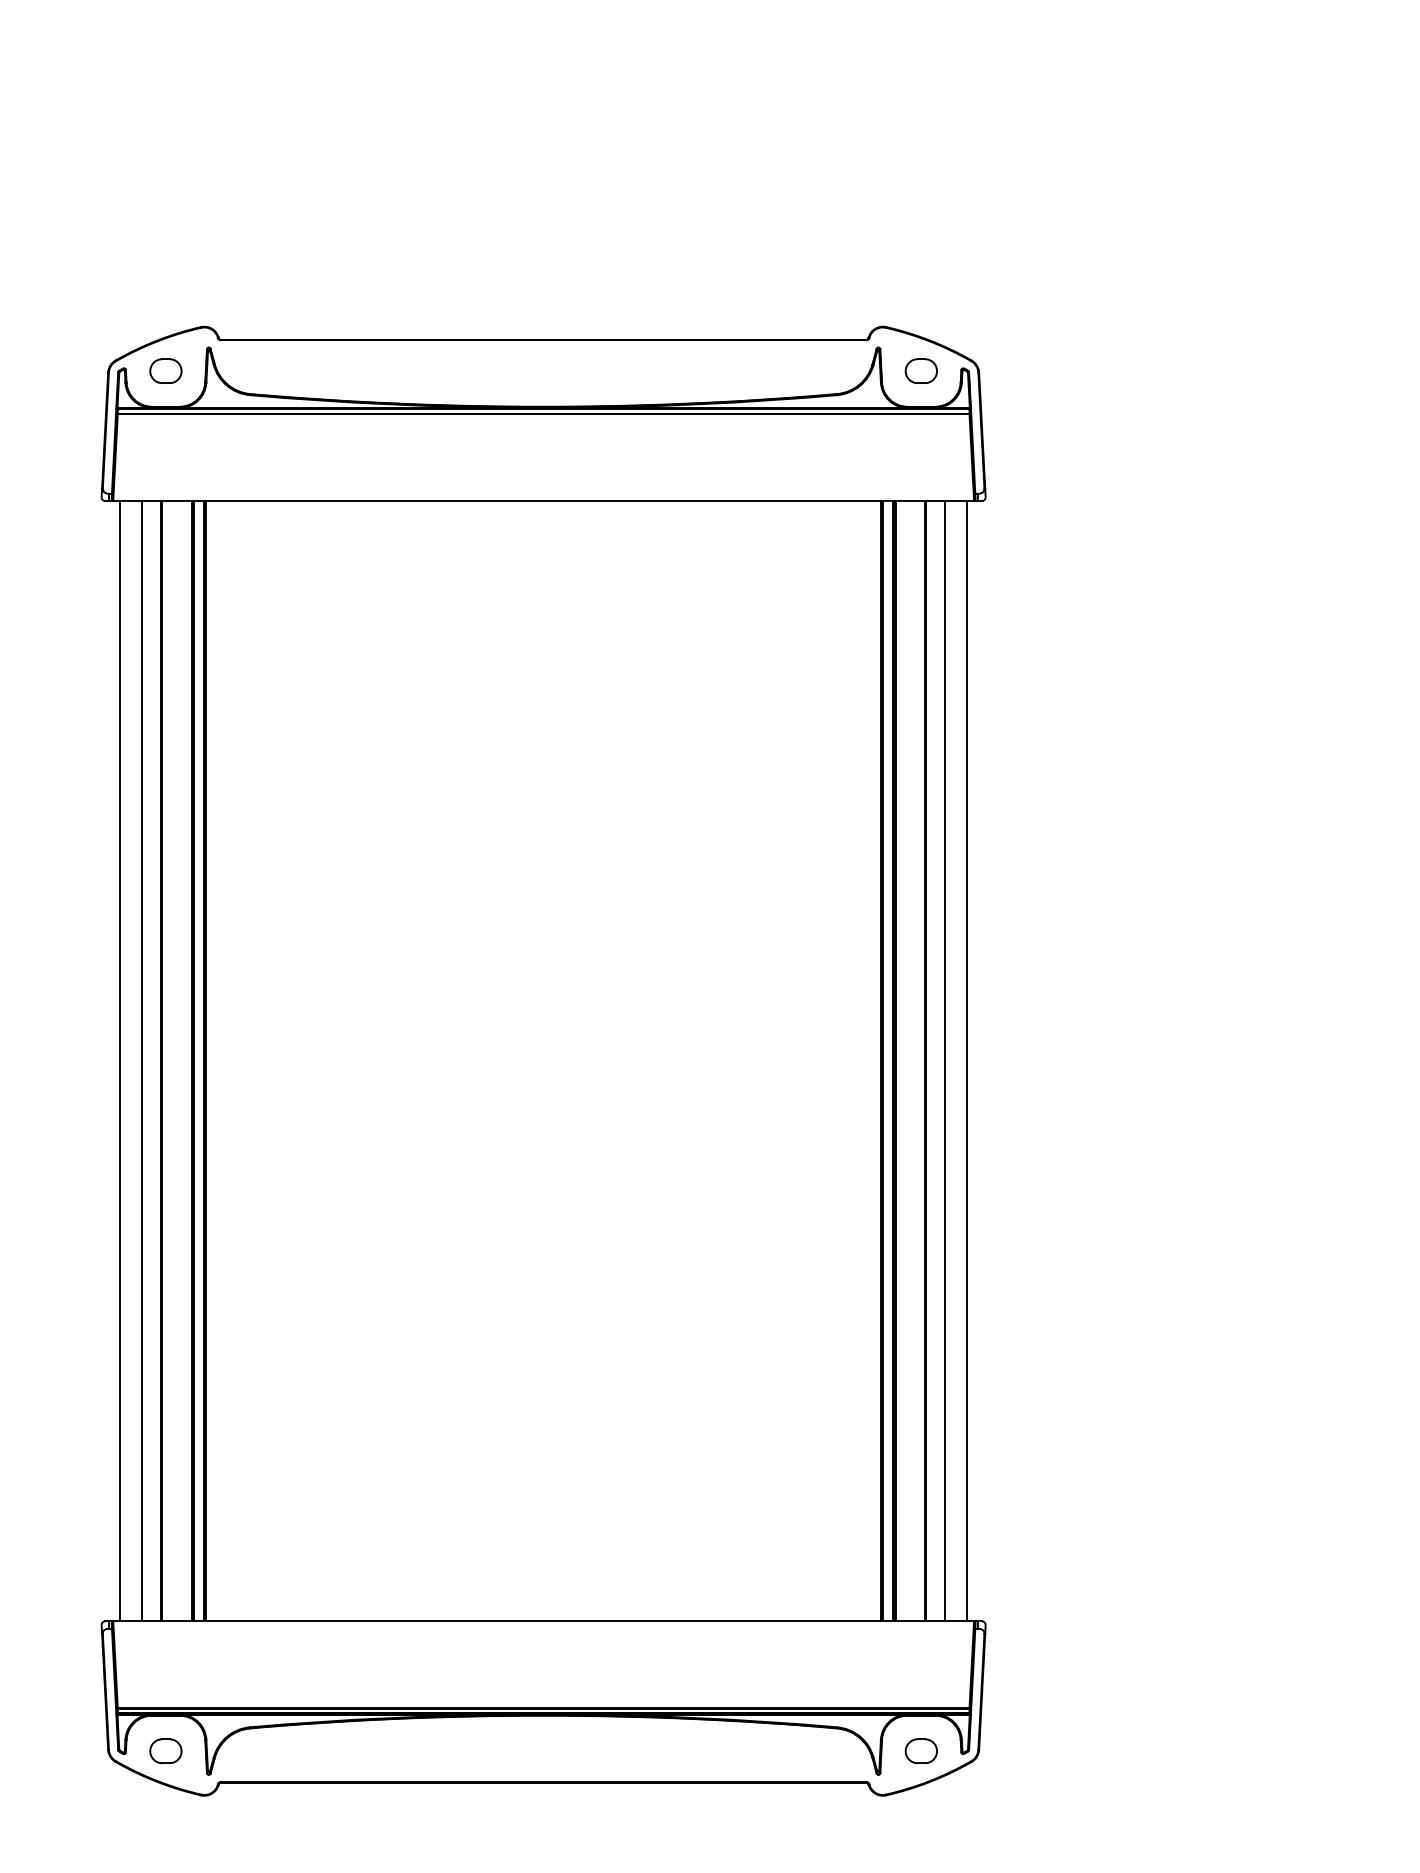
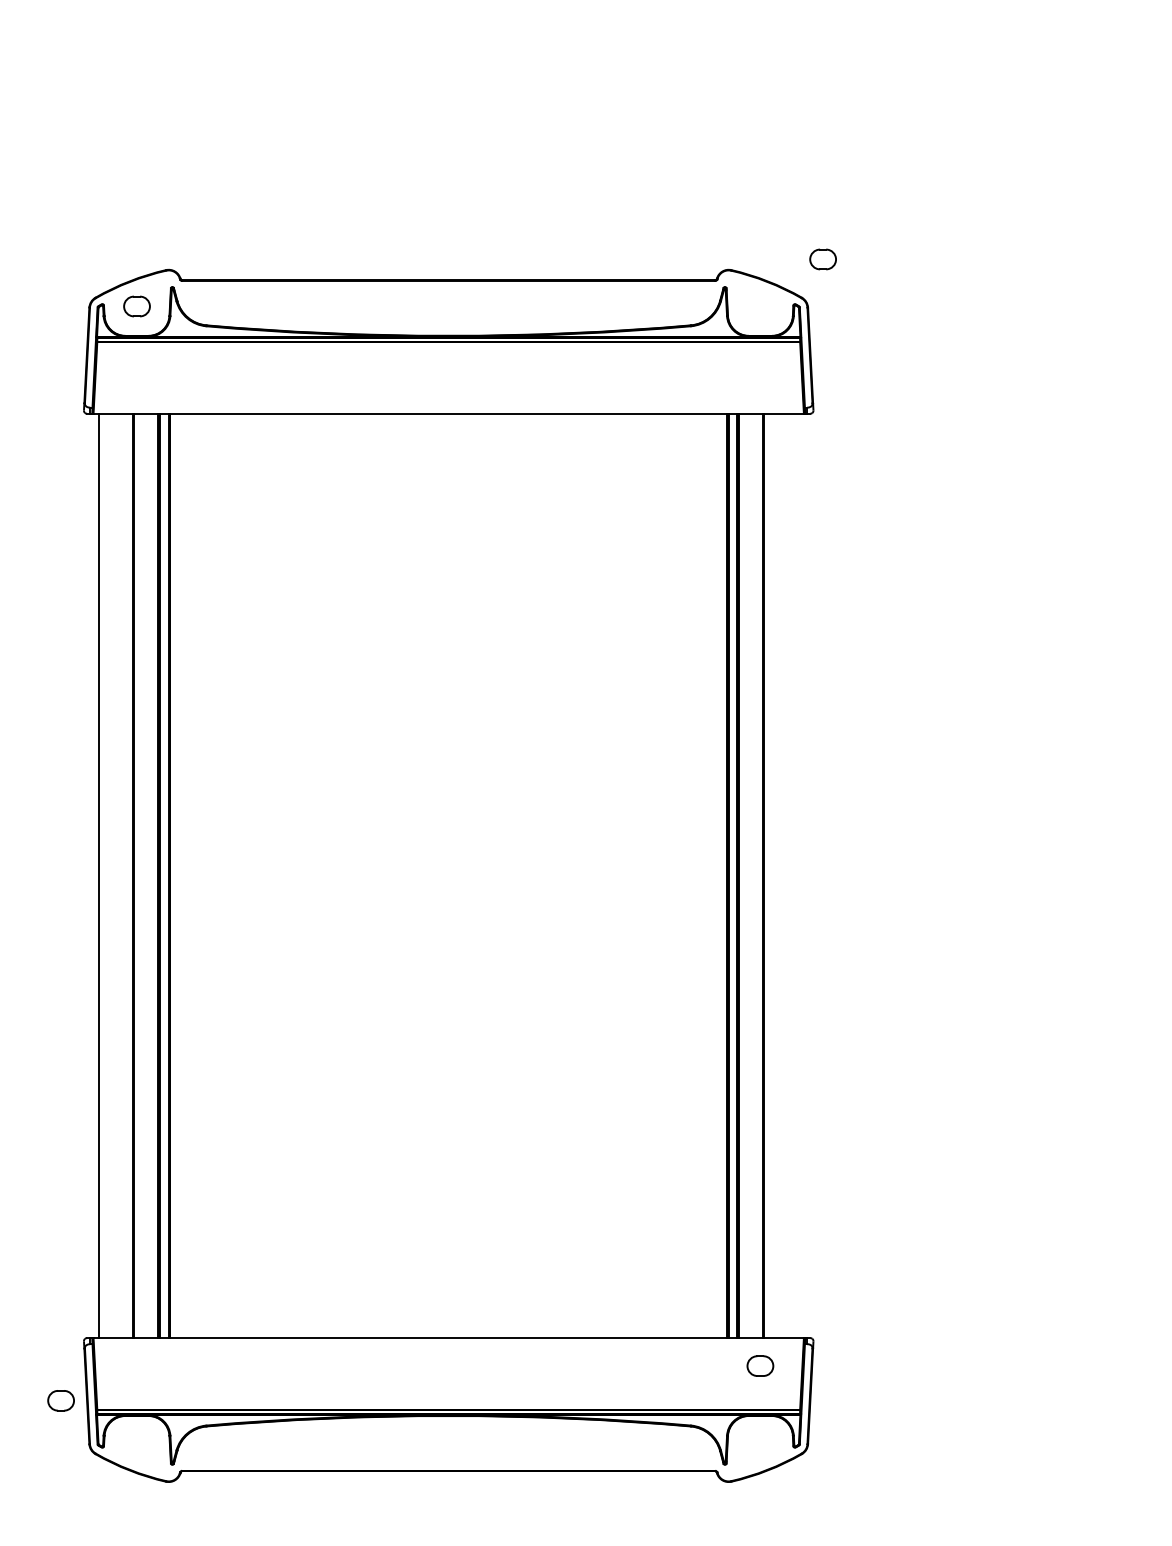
part: (920, 370) -> (822, 258), moved
line: (141, 1061) -> (116, 876), removed
line: (945, 1061) -> (780, 876), removed
line: (967, 1061) -> (798, 876), removed
part: (165, 1751) -> (60, 1400), moved
part: (920, 1751) -> (759, 1366), moved

